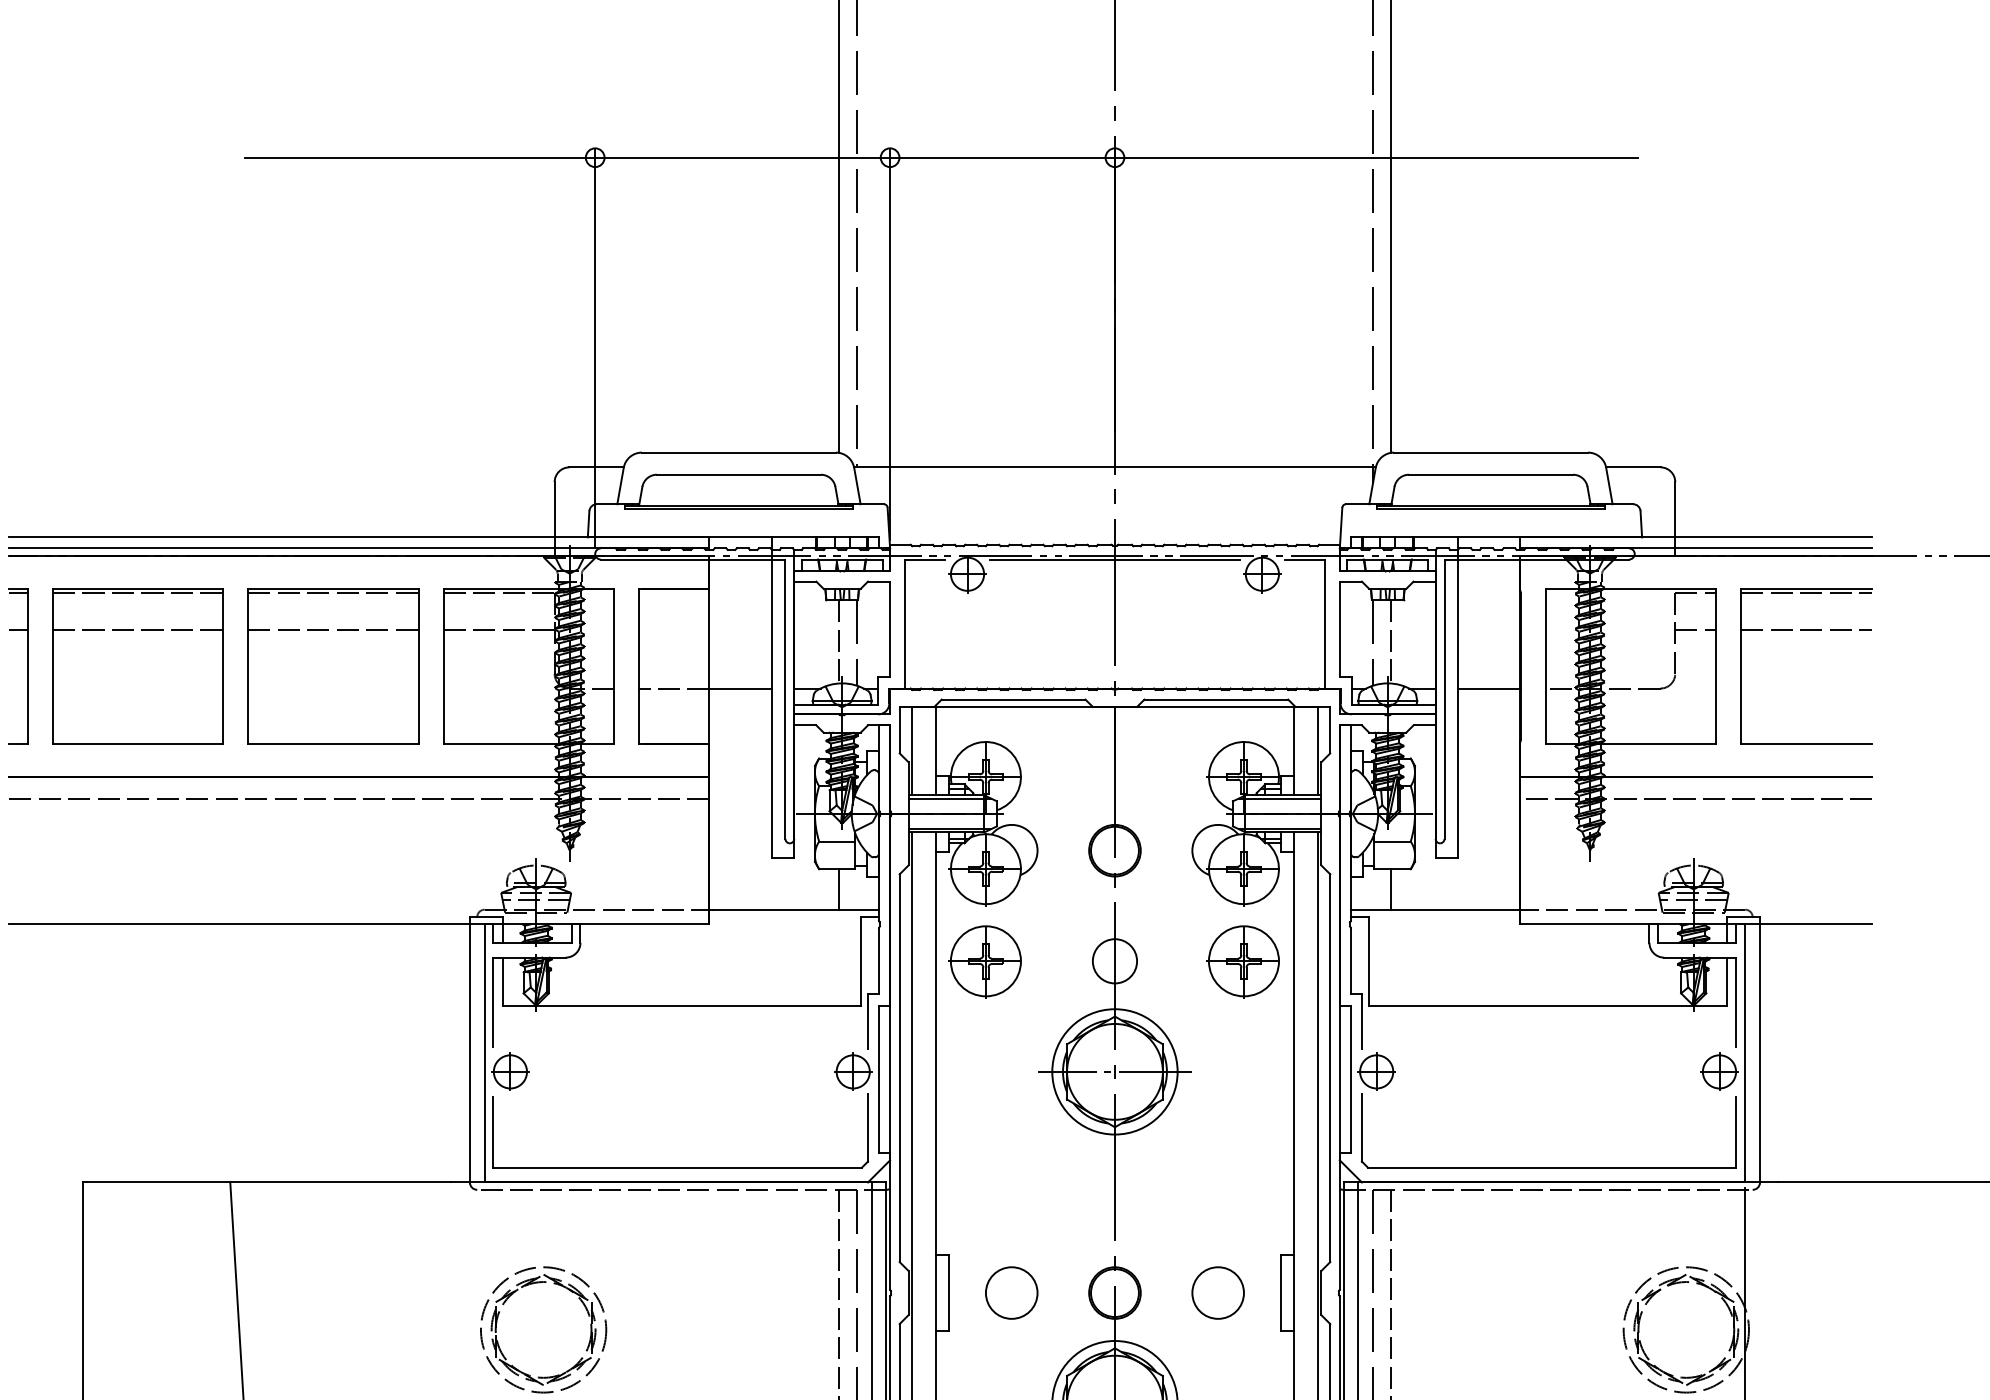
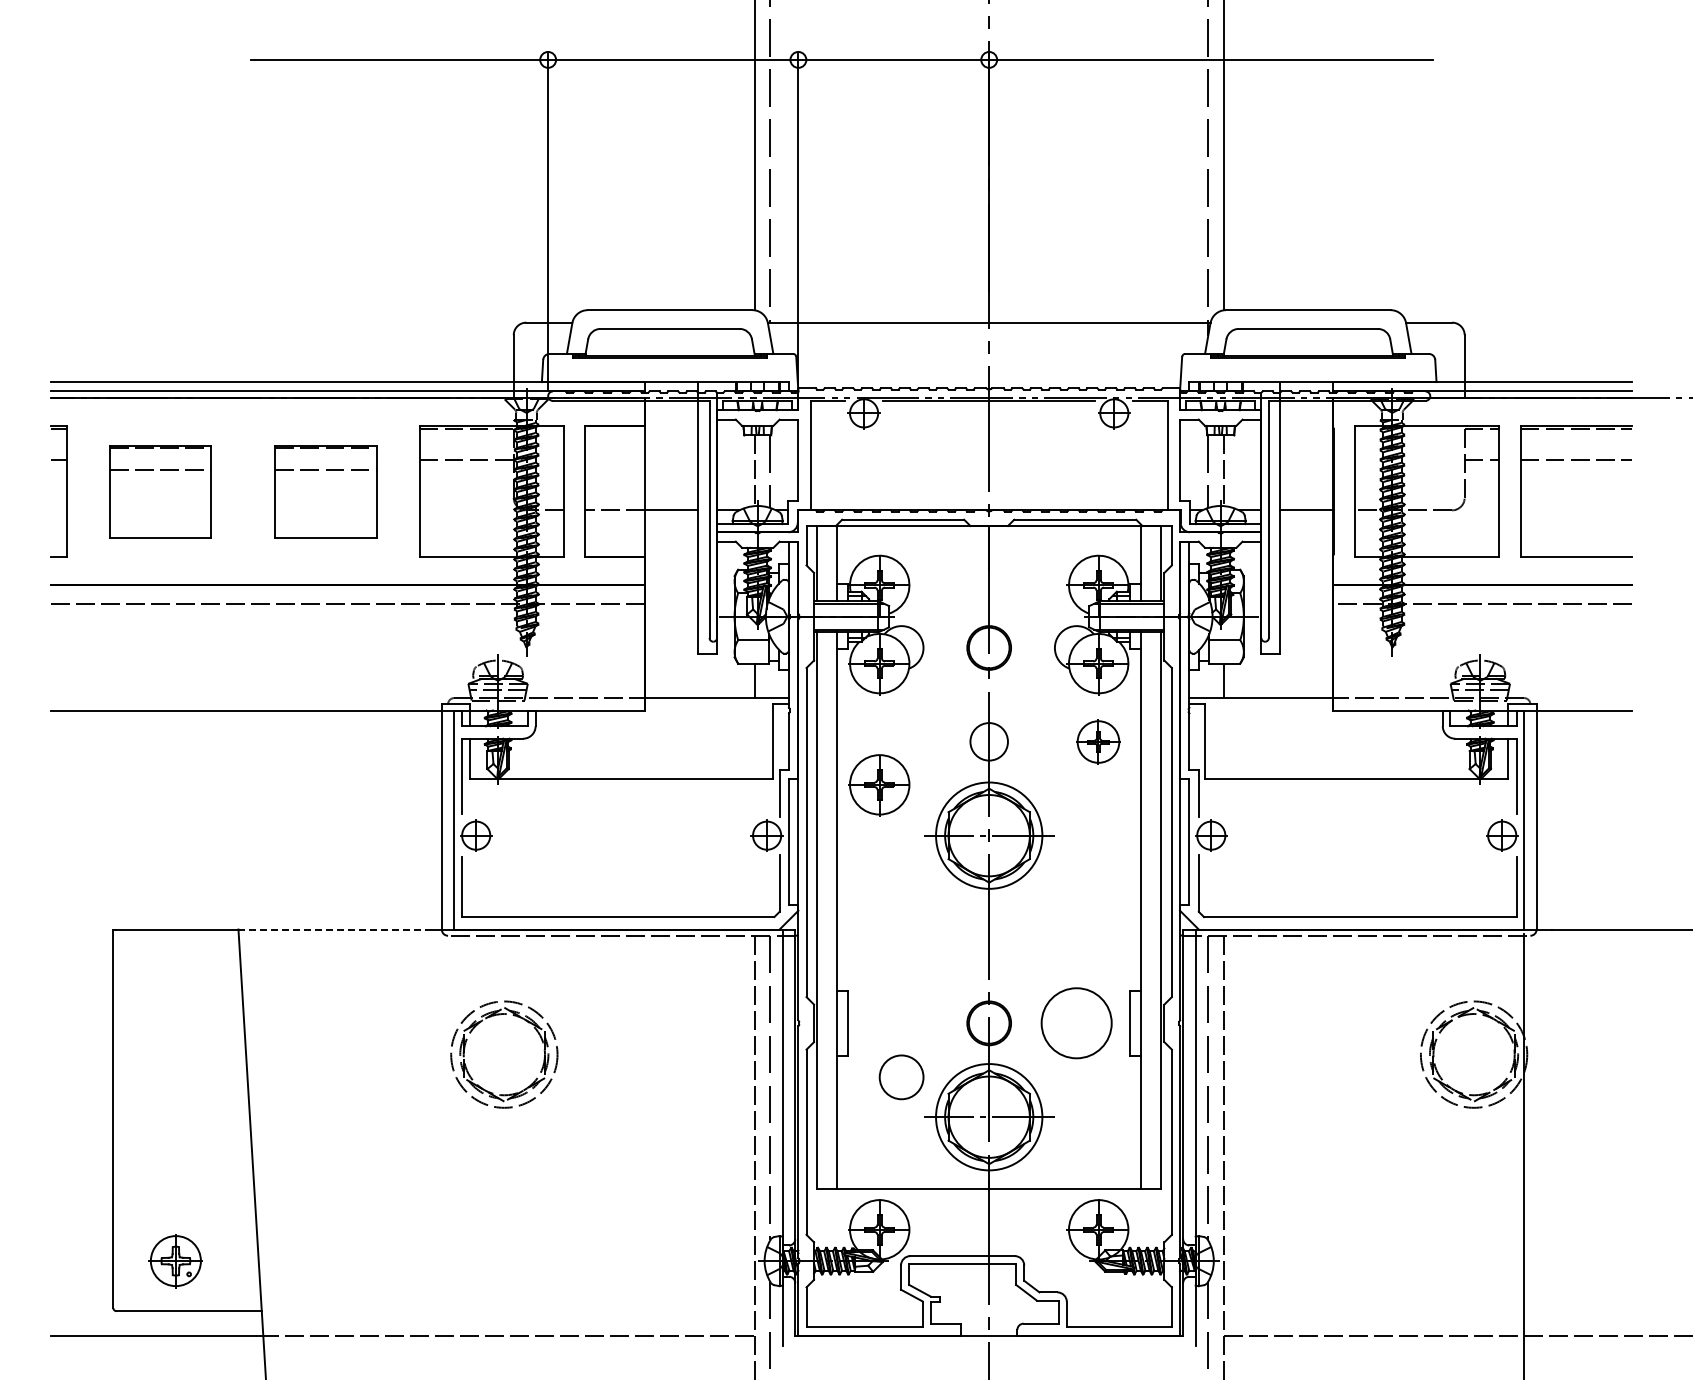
part: (138, 666) -> (160, 491), size x0.7
part: (332, 666) -> (325, 491), size x0.7
part: (985, 962) -> (879, 785), moved
part: (1242, 962) -> (1097, 742), size x0.7
line: (341, 1182) -> (332, 929), solid -> dashed
circle: (1011, 1293) -> (901, 1077), moved
circle: (1217, 1293) -> (1076, 1023), size x1.6

